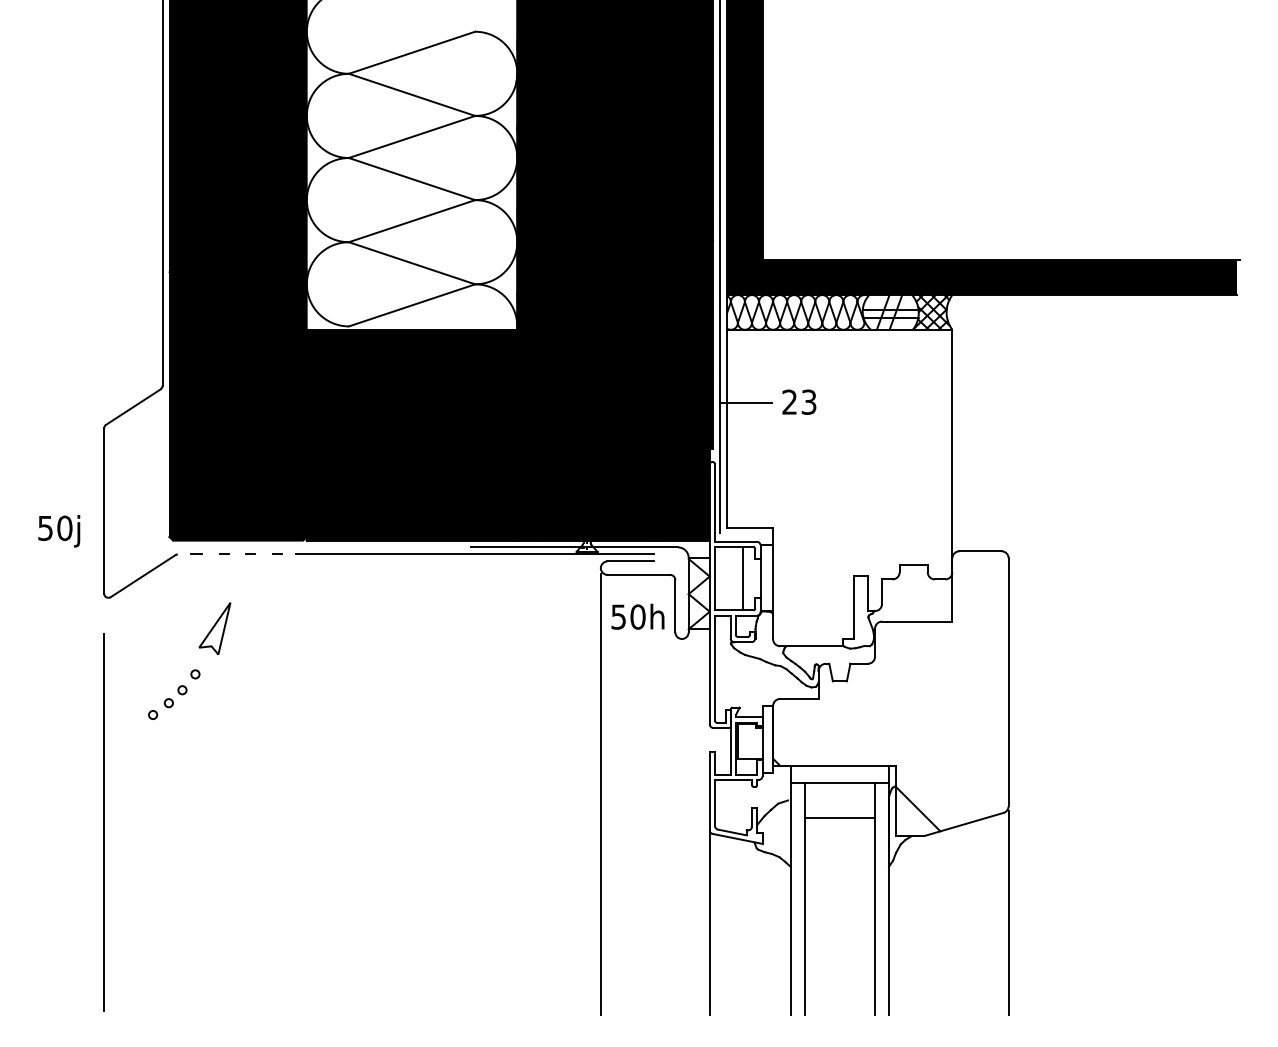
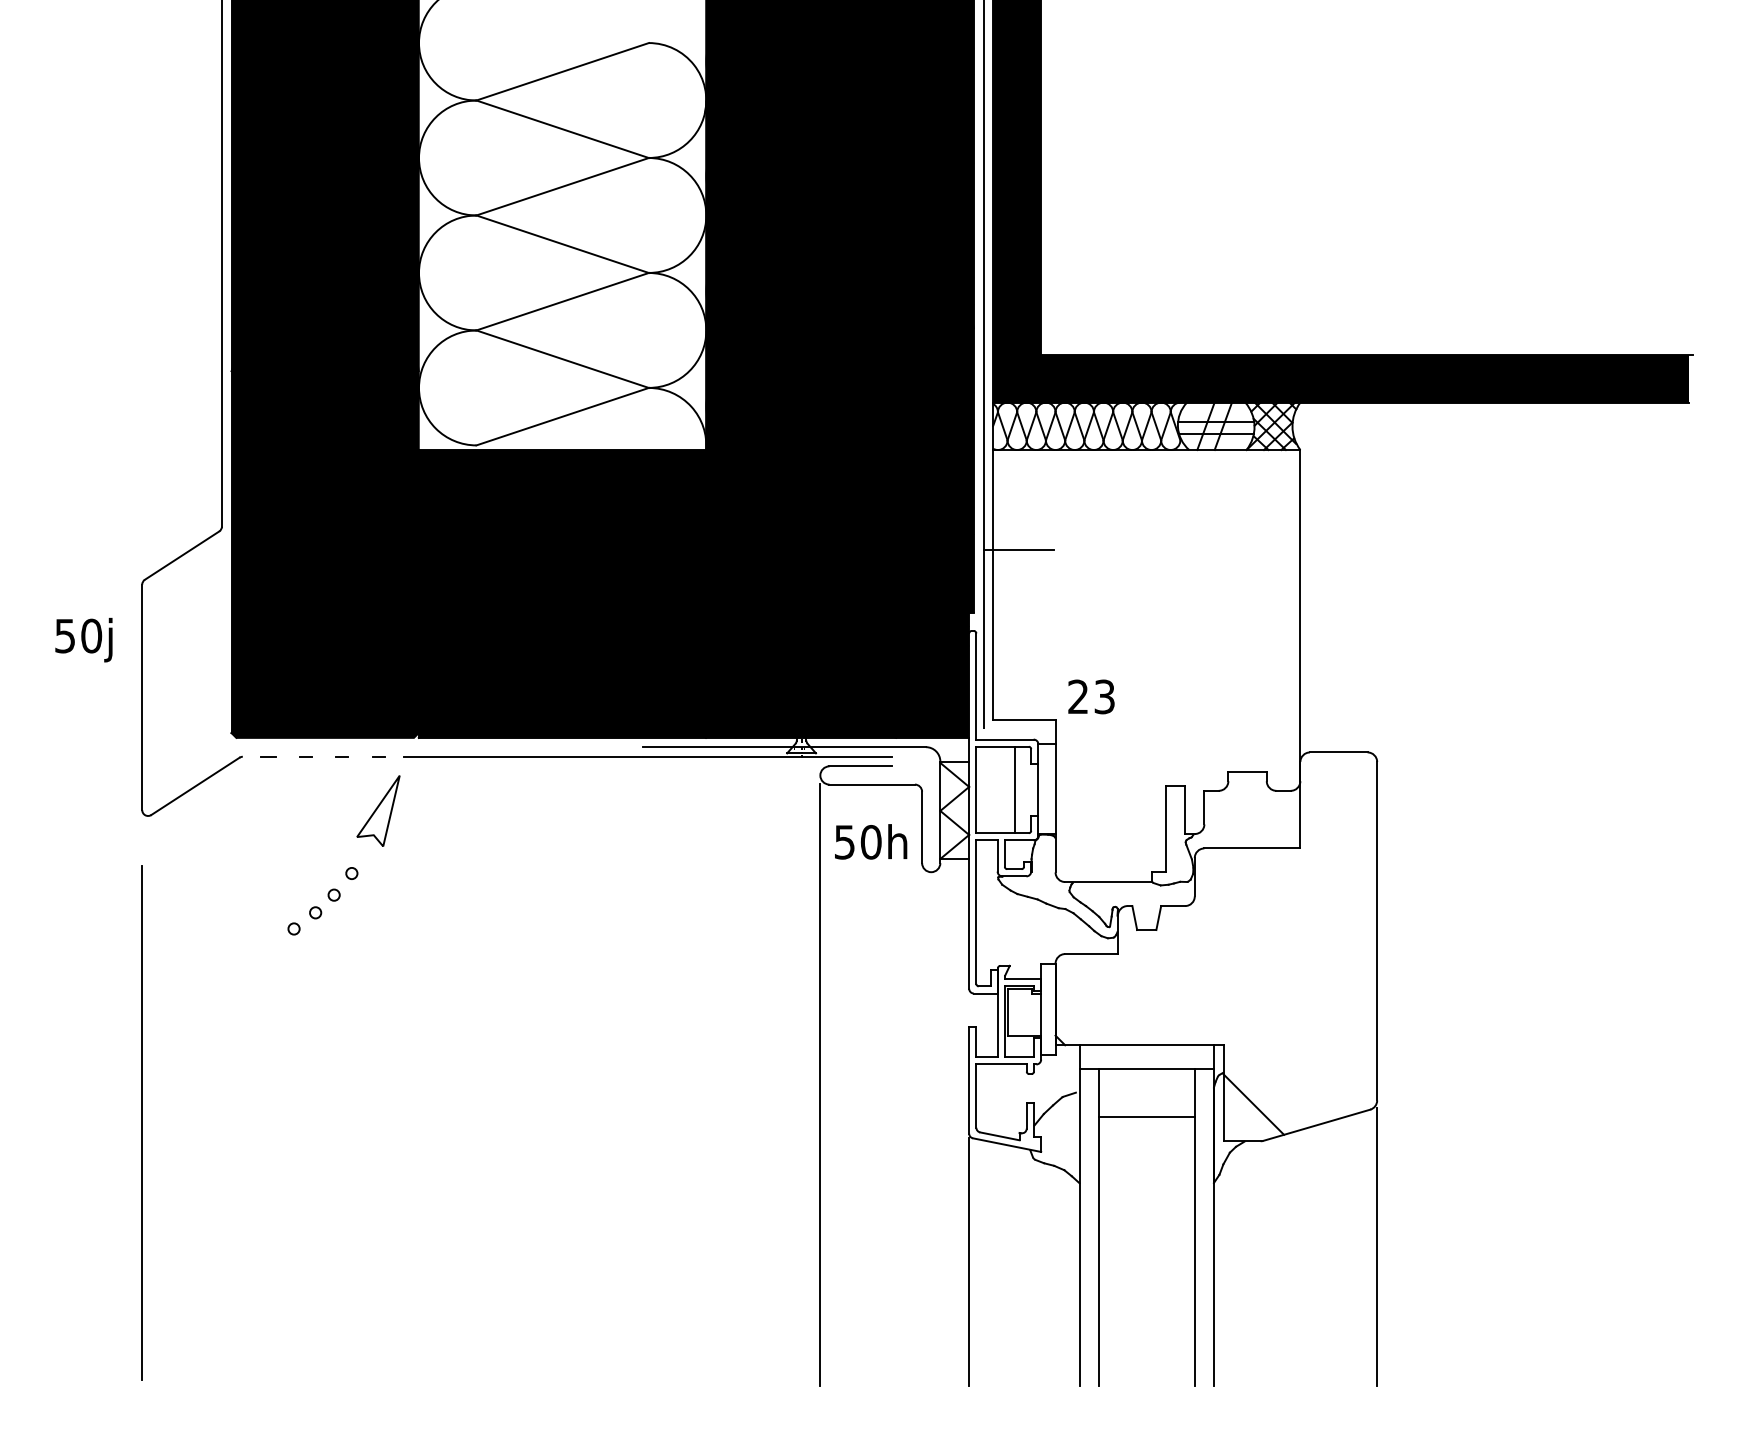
text: (799, 401) -> (1091, 696), moved
text: (58, 530) -> (83, 639), moved
part: (193, 669) -> (349, 867), moved

